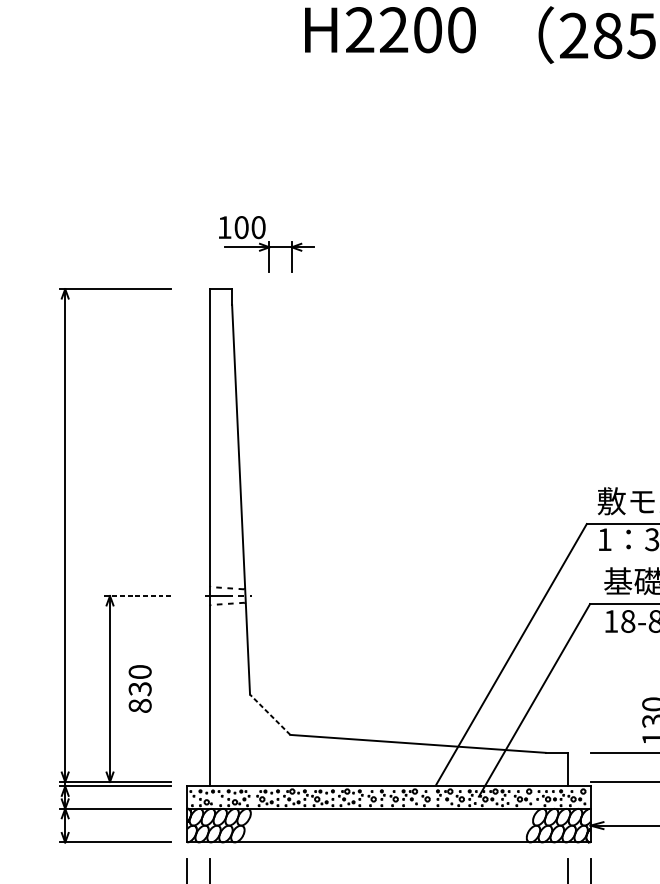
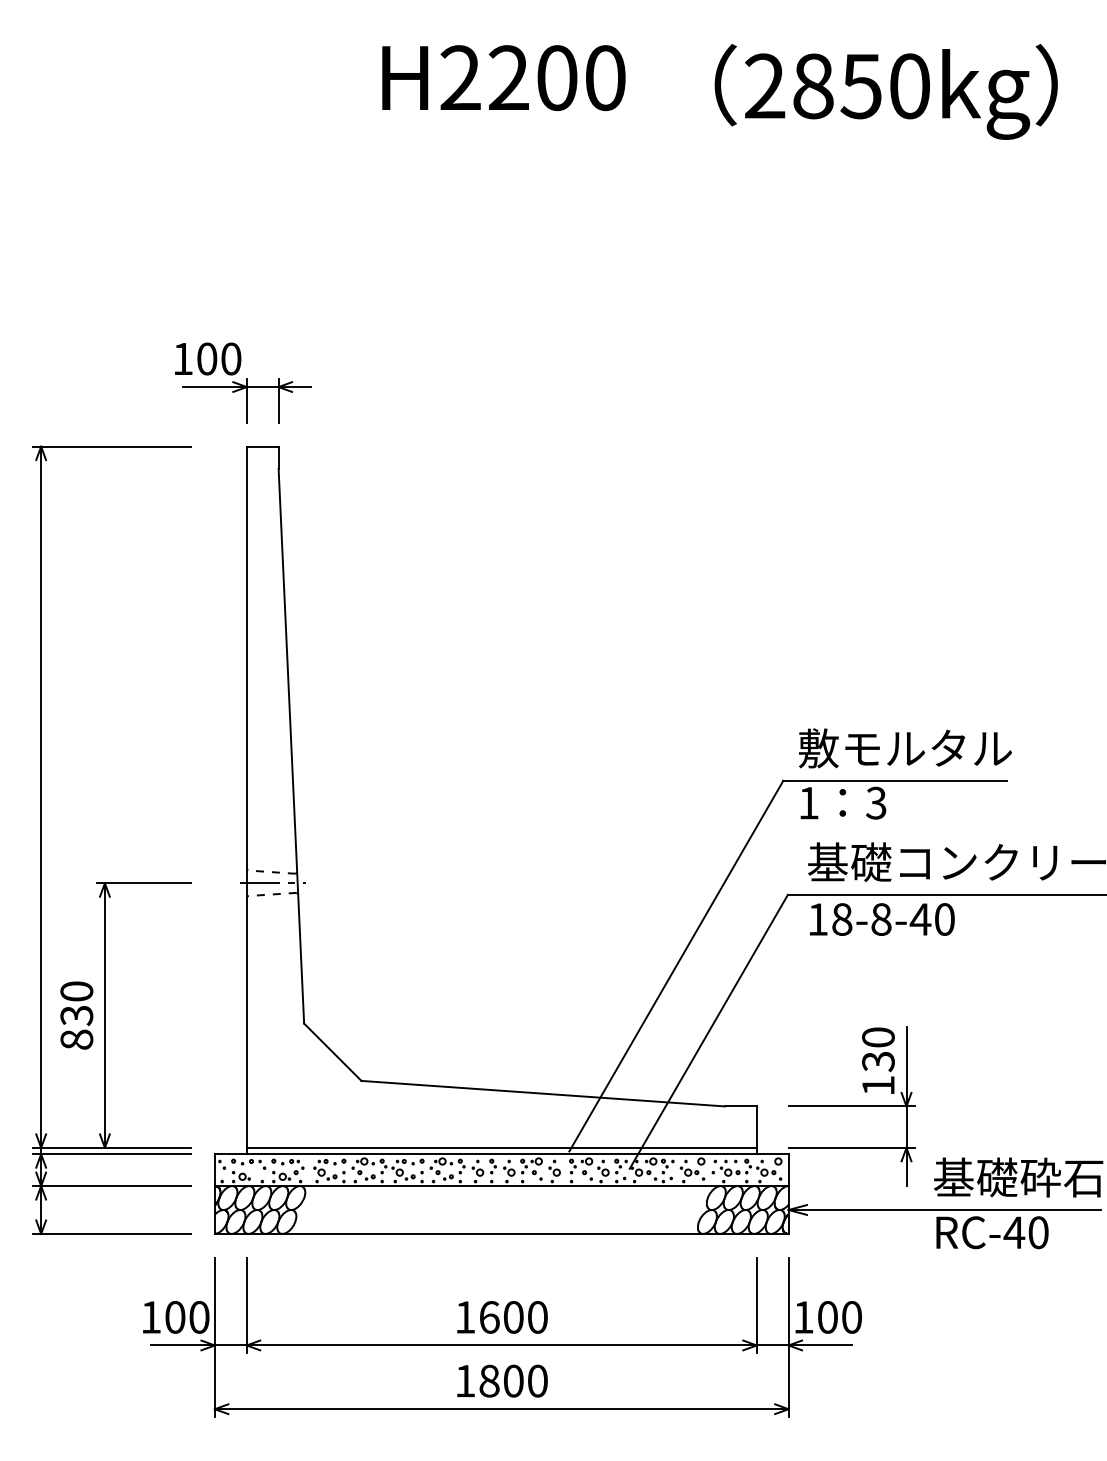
part: (267, 244) -> (243, 382), moved
line: (137, 596) -> (144, 883), dashed -> solid
text: (139, 688) -> (76, 1015), moved
line: (269, 714) -> (332, 1052), dashed -> solid
line: (388, 781) -> (501, 1147), added

